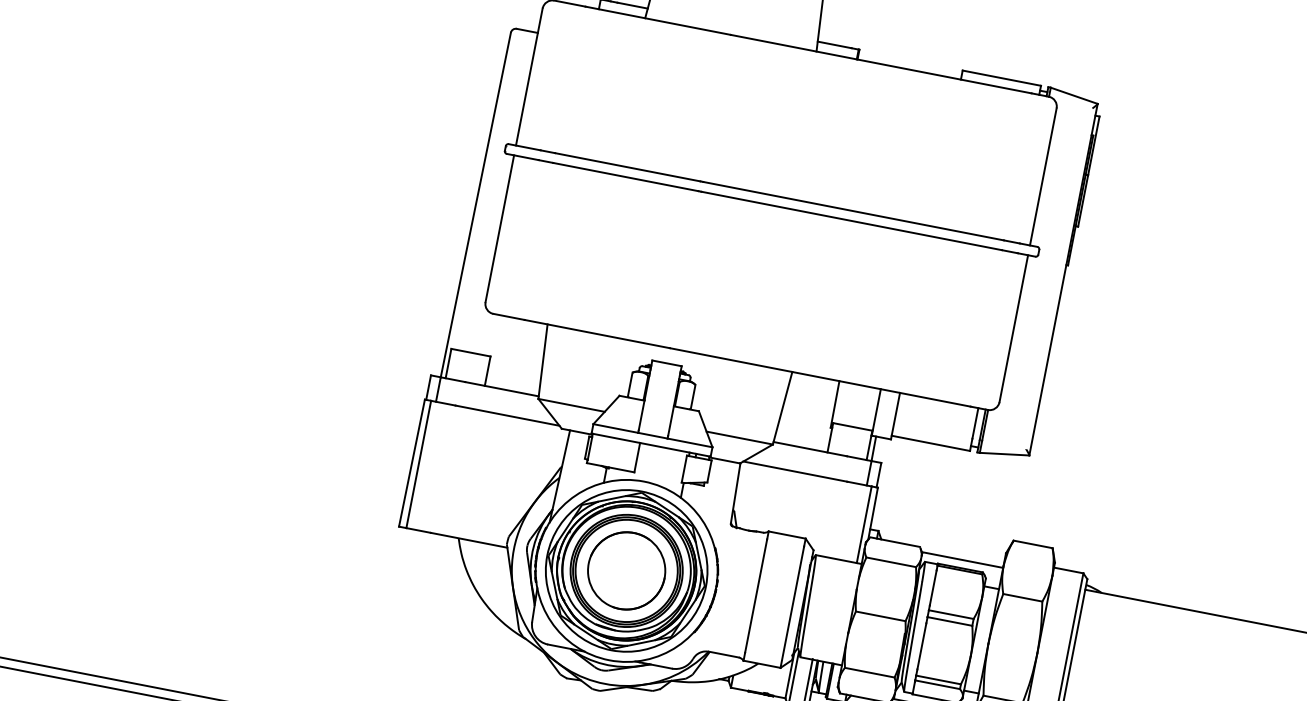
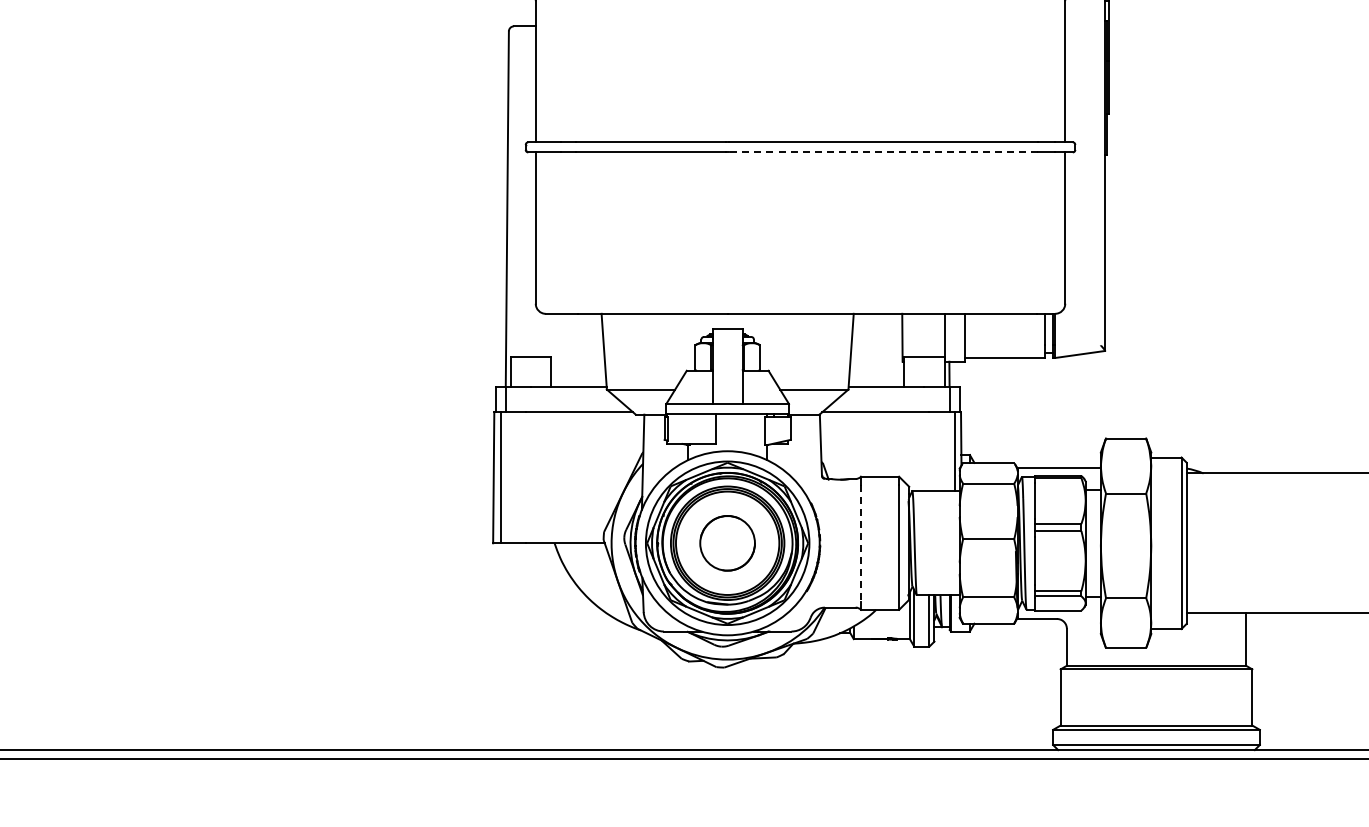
line: (851, 221) -> (883, 152), solid -> dashed
circle: (626, 571) -> (727, 543), size x0.7
line: (756, 596) -> (861, 543), solid -> dashed

